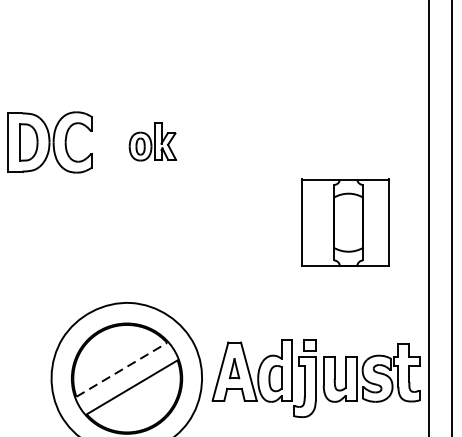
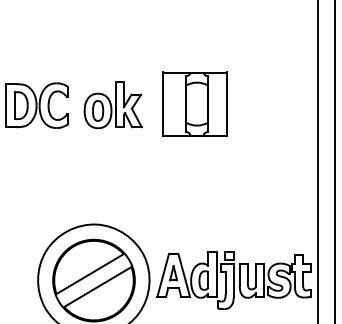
part: (152, 142) -> (112, 105), size x1.67
part: (345, 221) -> (194, 103), moved
line: (122, 369) -> (90, 273), dashed -> solid

